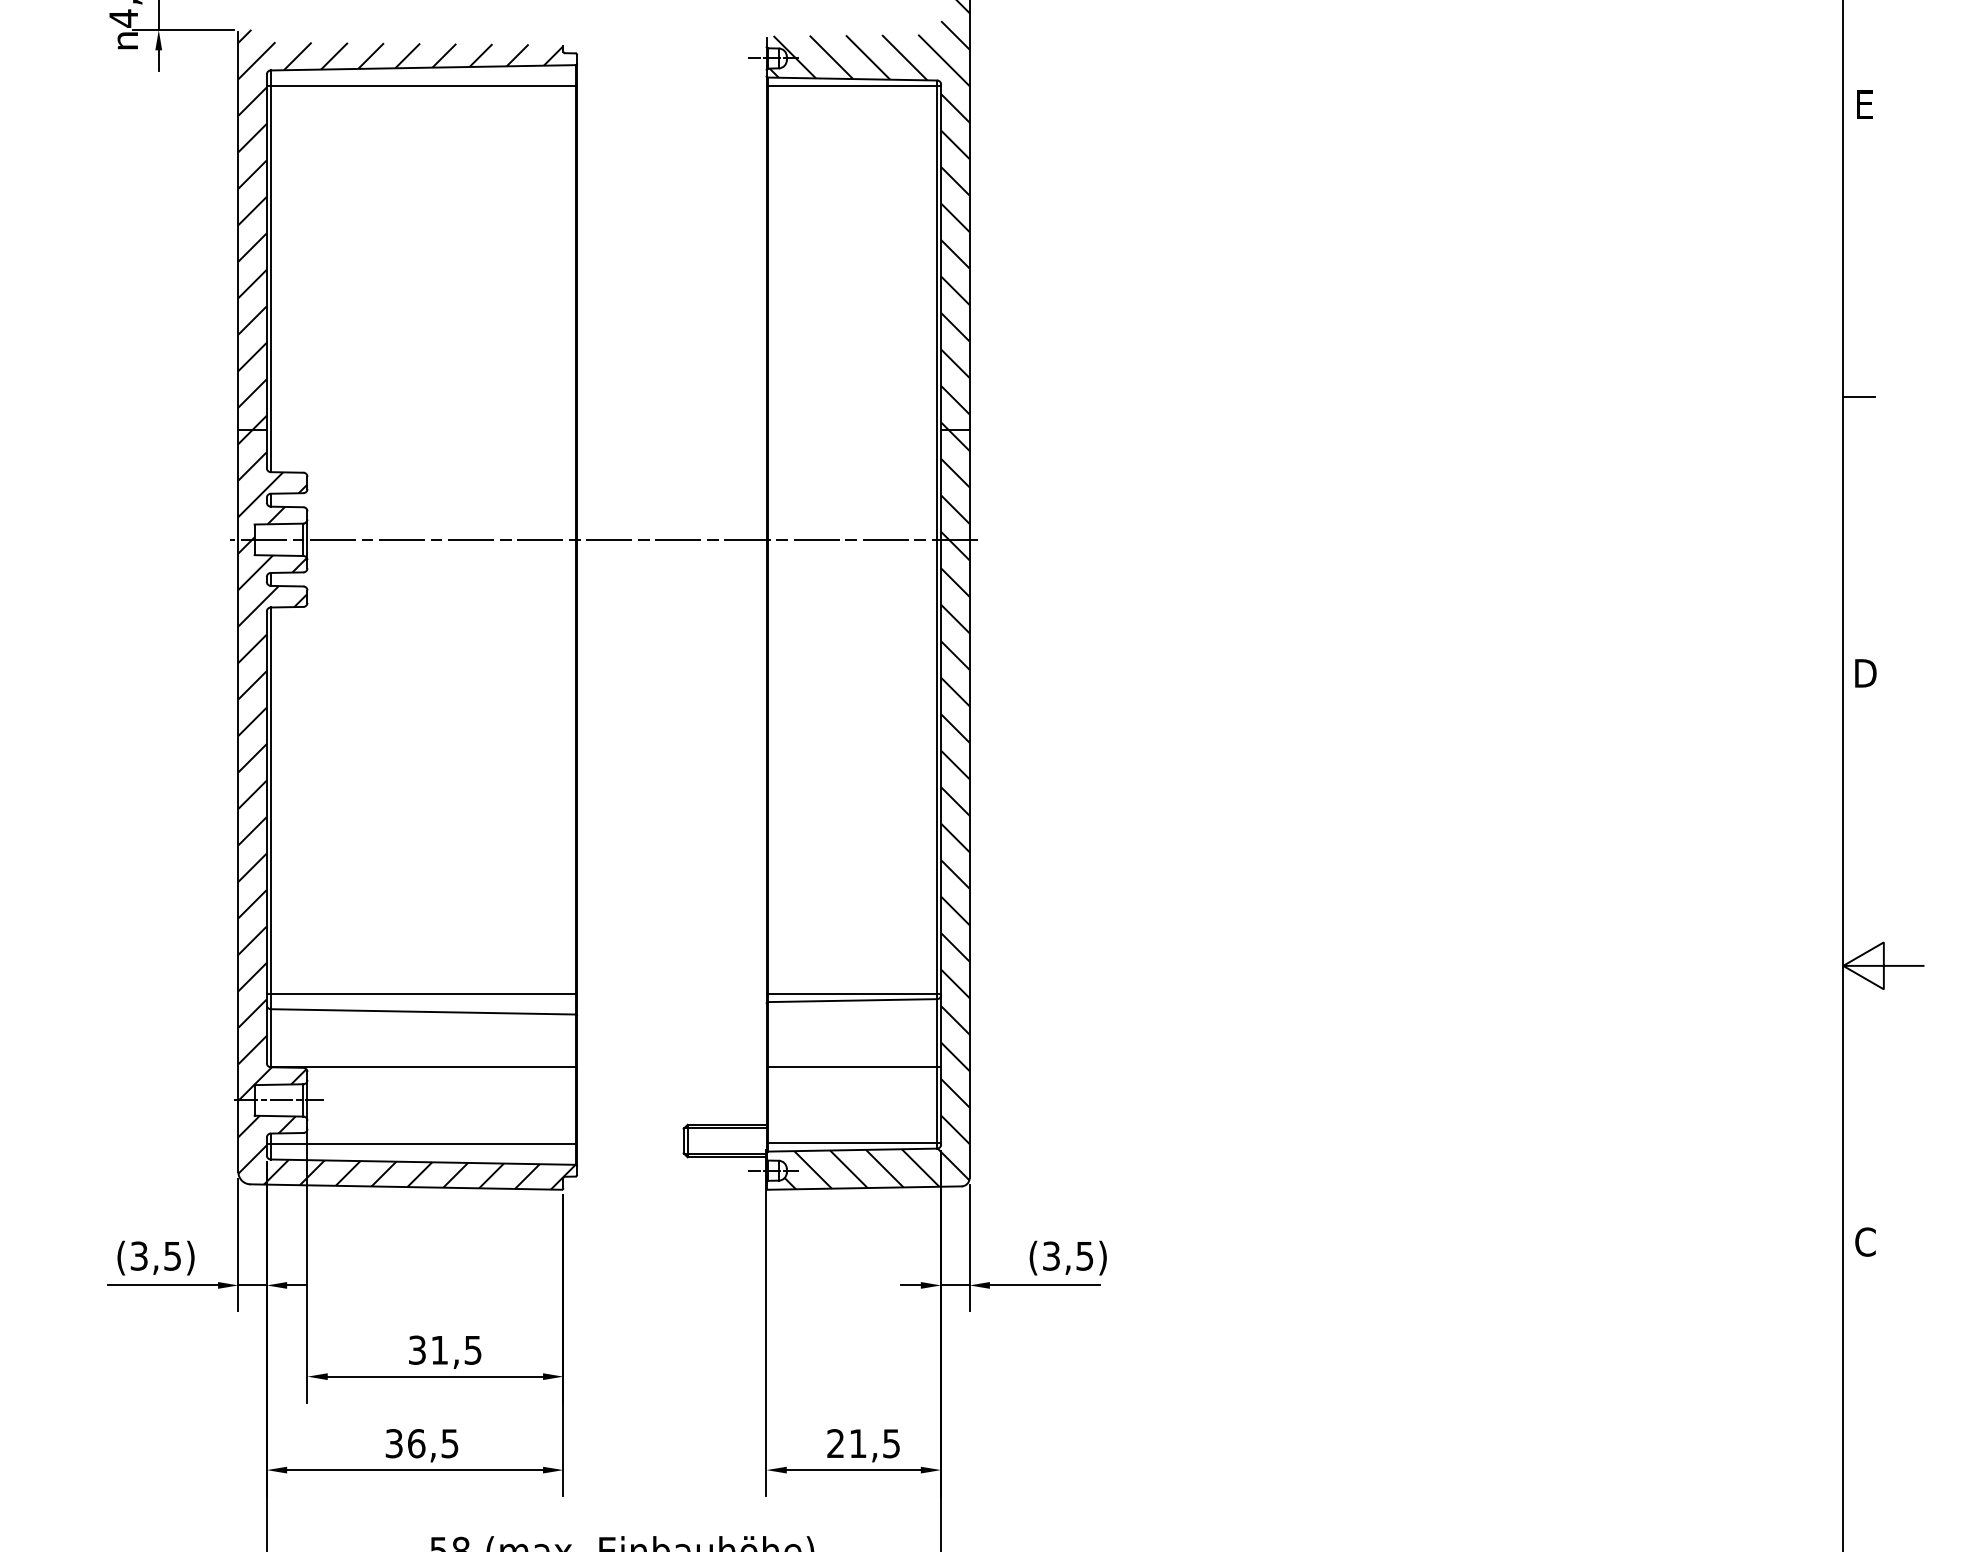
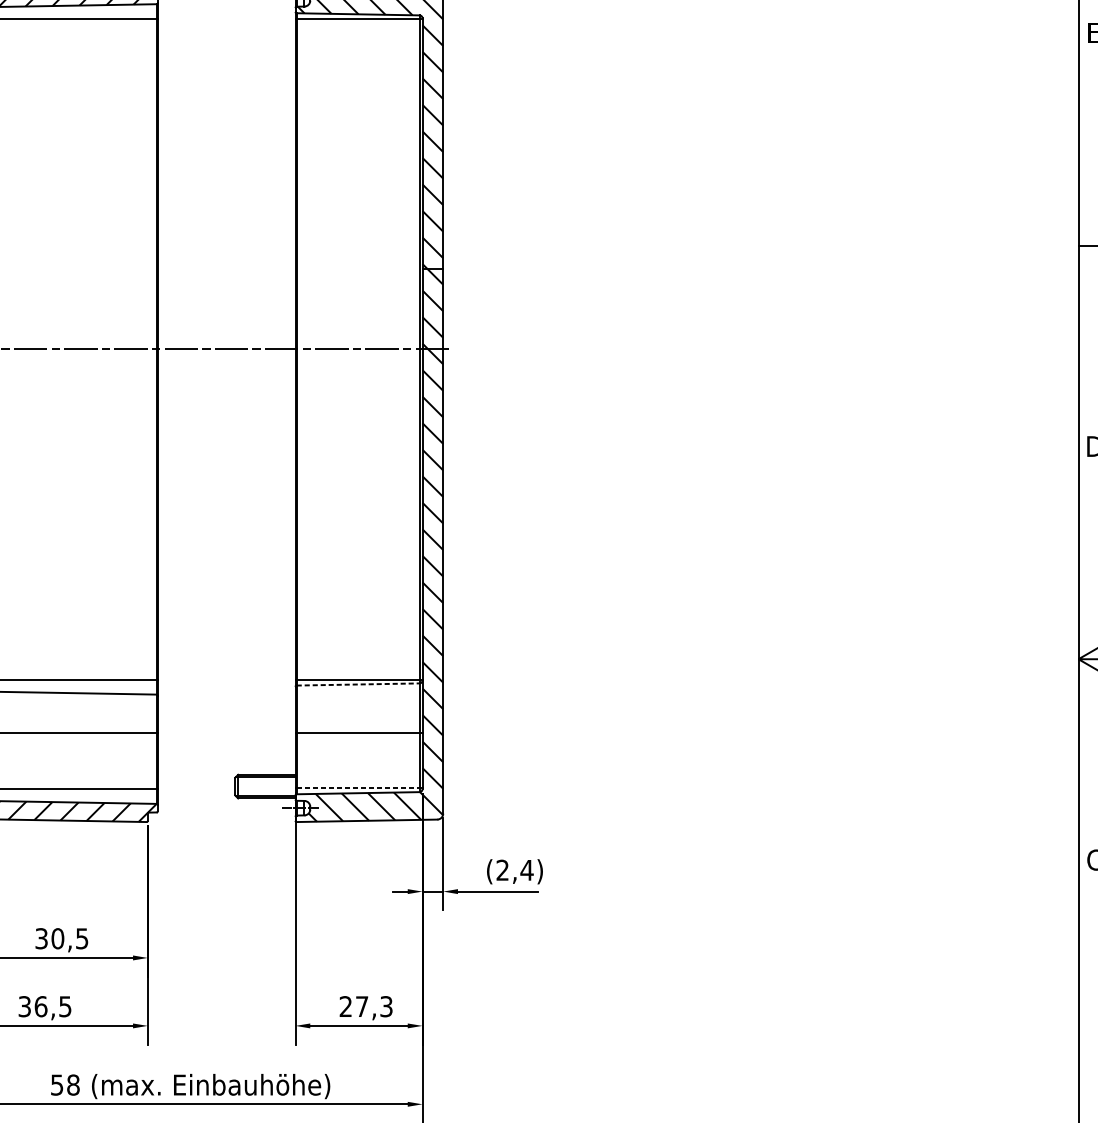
line: (852, 1000) -> (358, 684), solid -> dashed
line: (852, 1143) -> (358, 788), solid -> dashed
text: (1068, 1255) -> (515, 869), (3,5) -> (2,4)
text: (439, 1349) -> (57, 938), 31,5 -> 30,5
text: (874, 1443) -> (374, 1006), 21,5 -> 27,3

